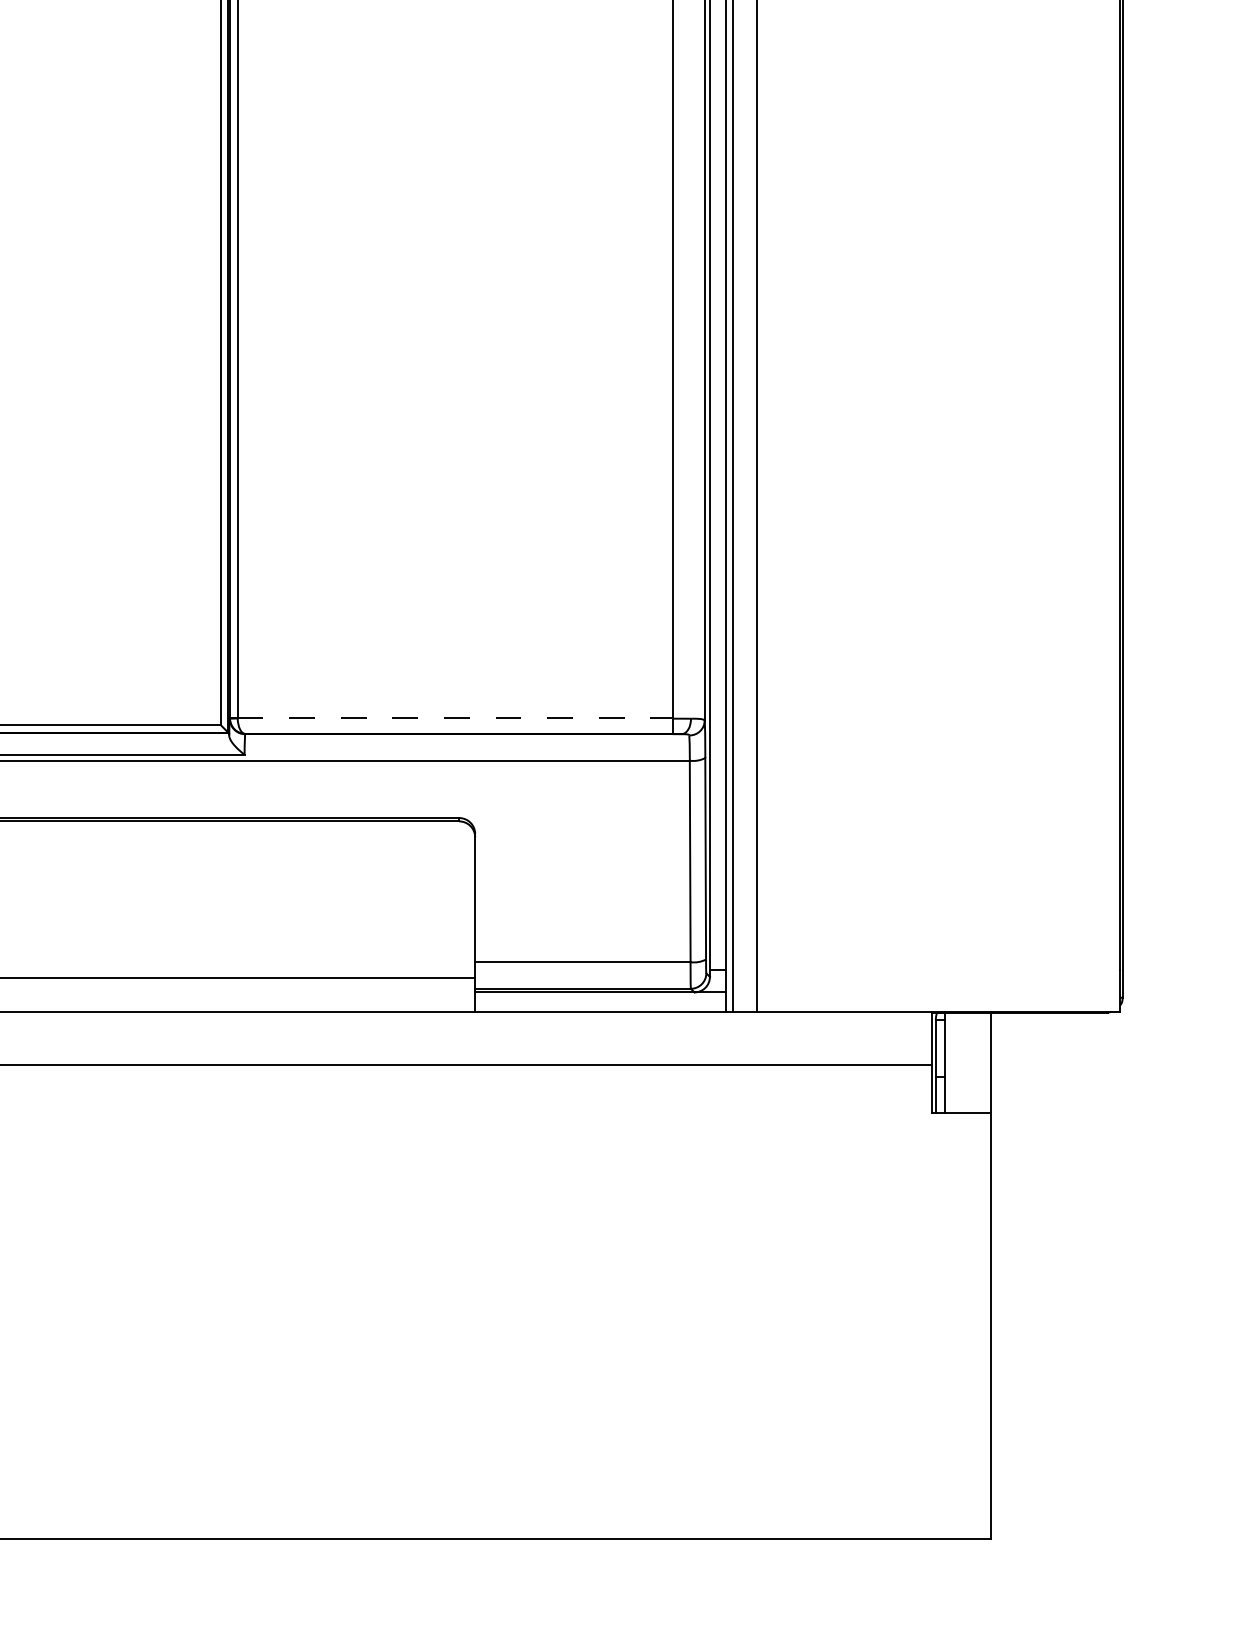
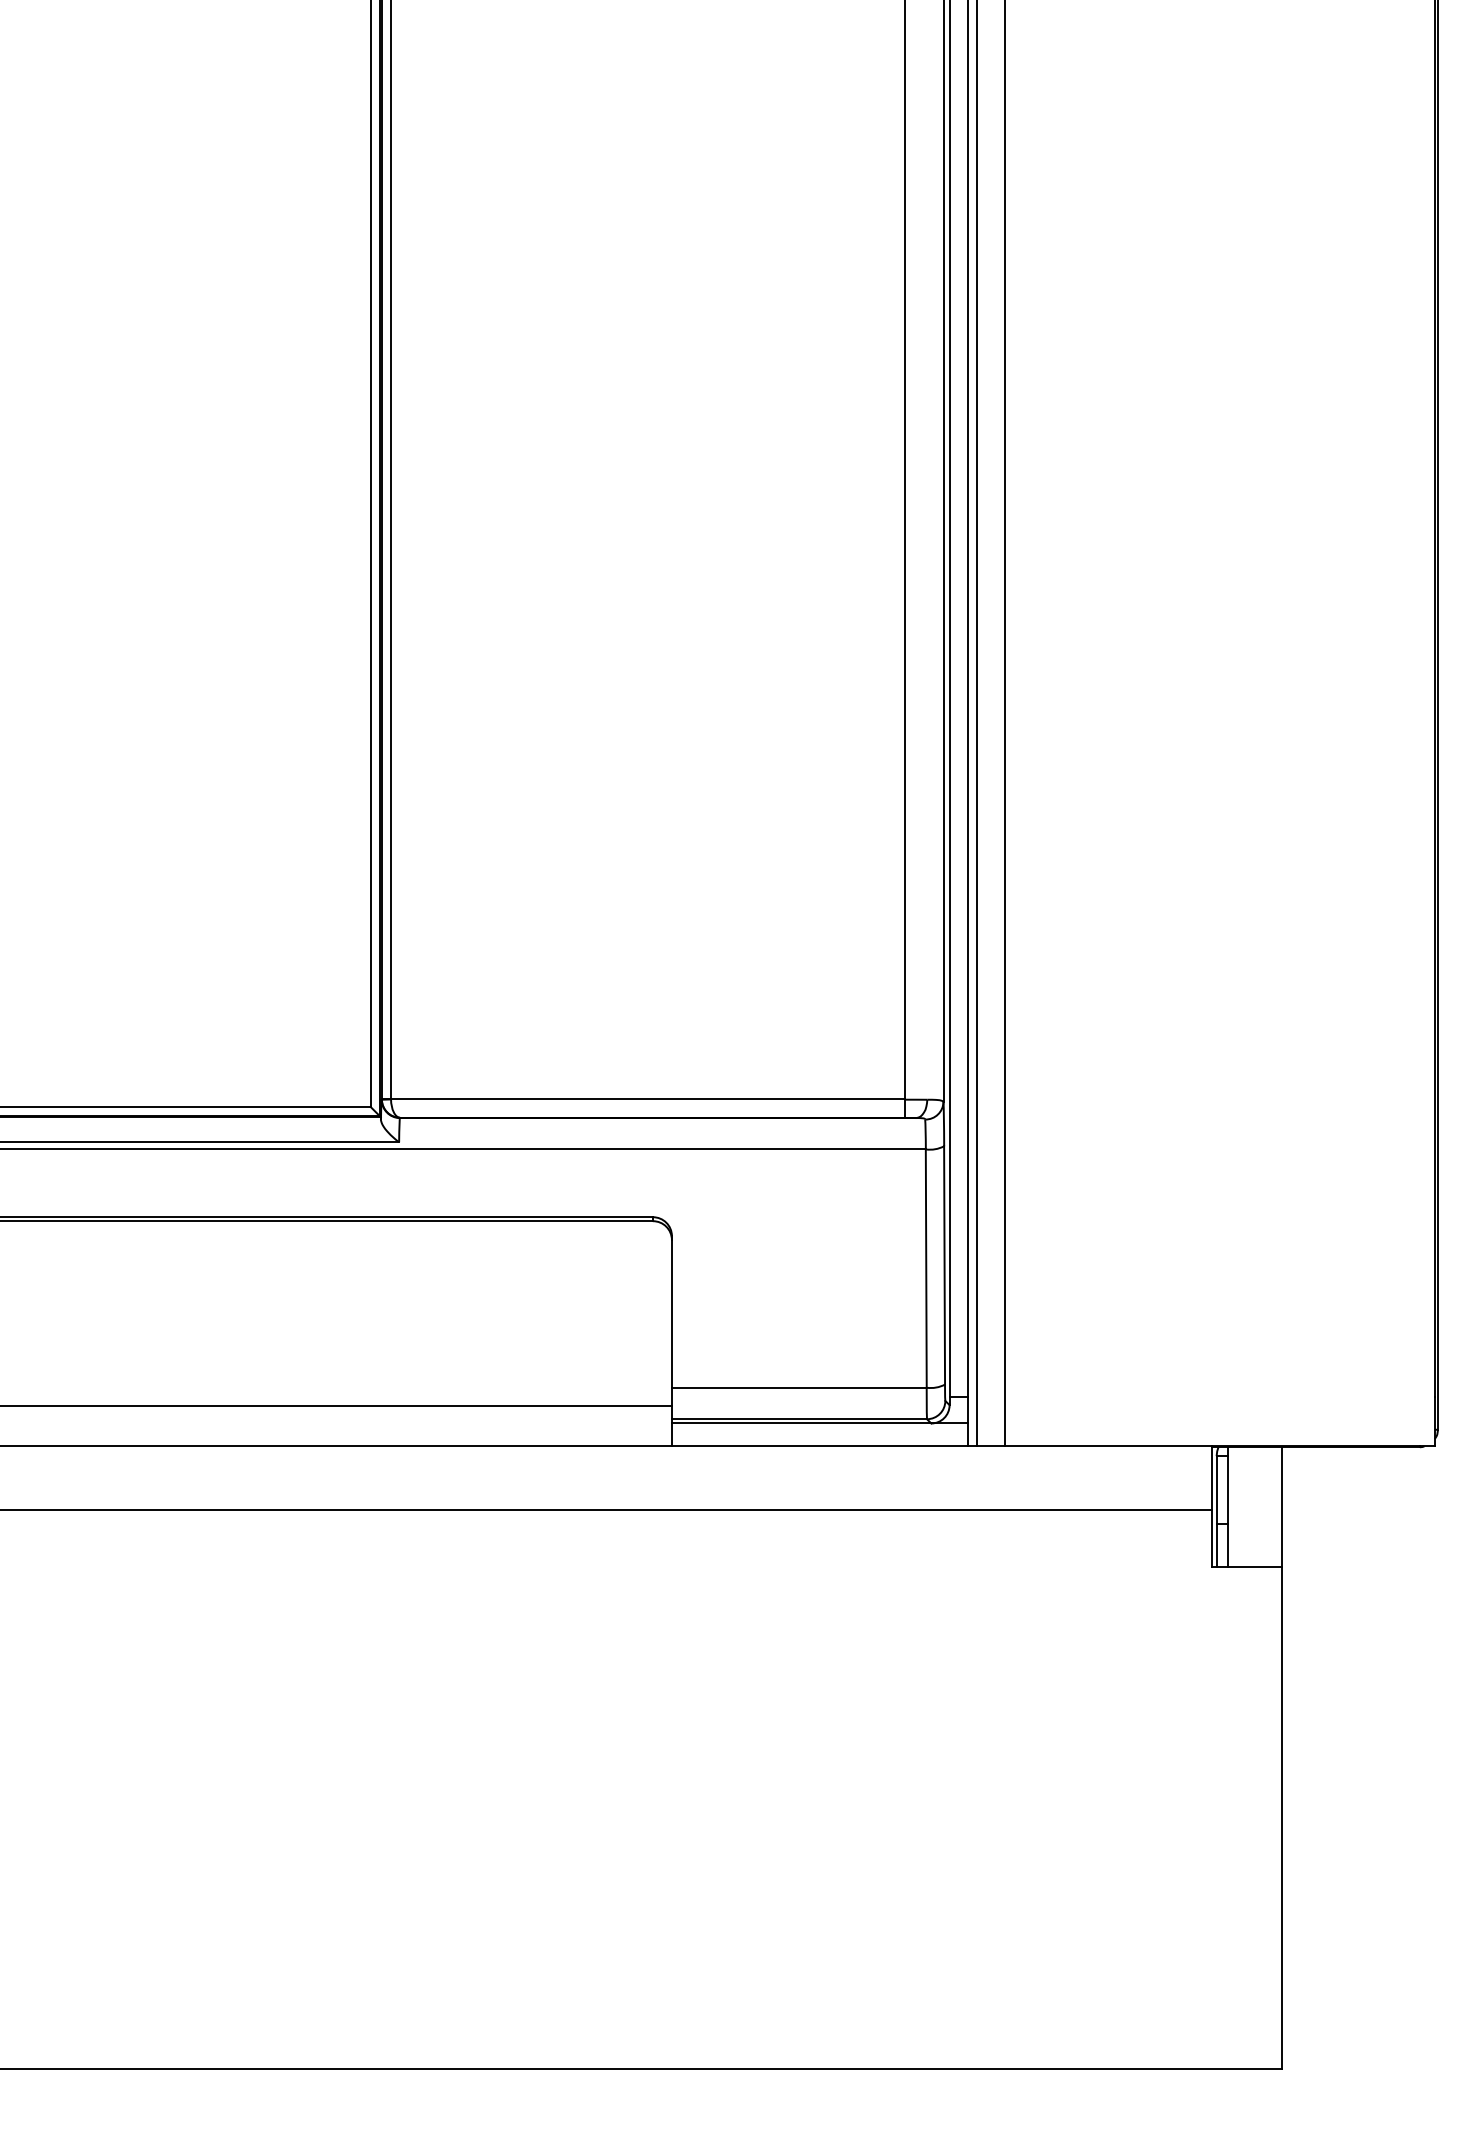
line: (455, 718) -> (648, 1099), dashed -> solid

